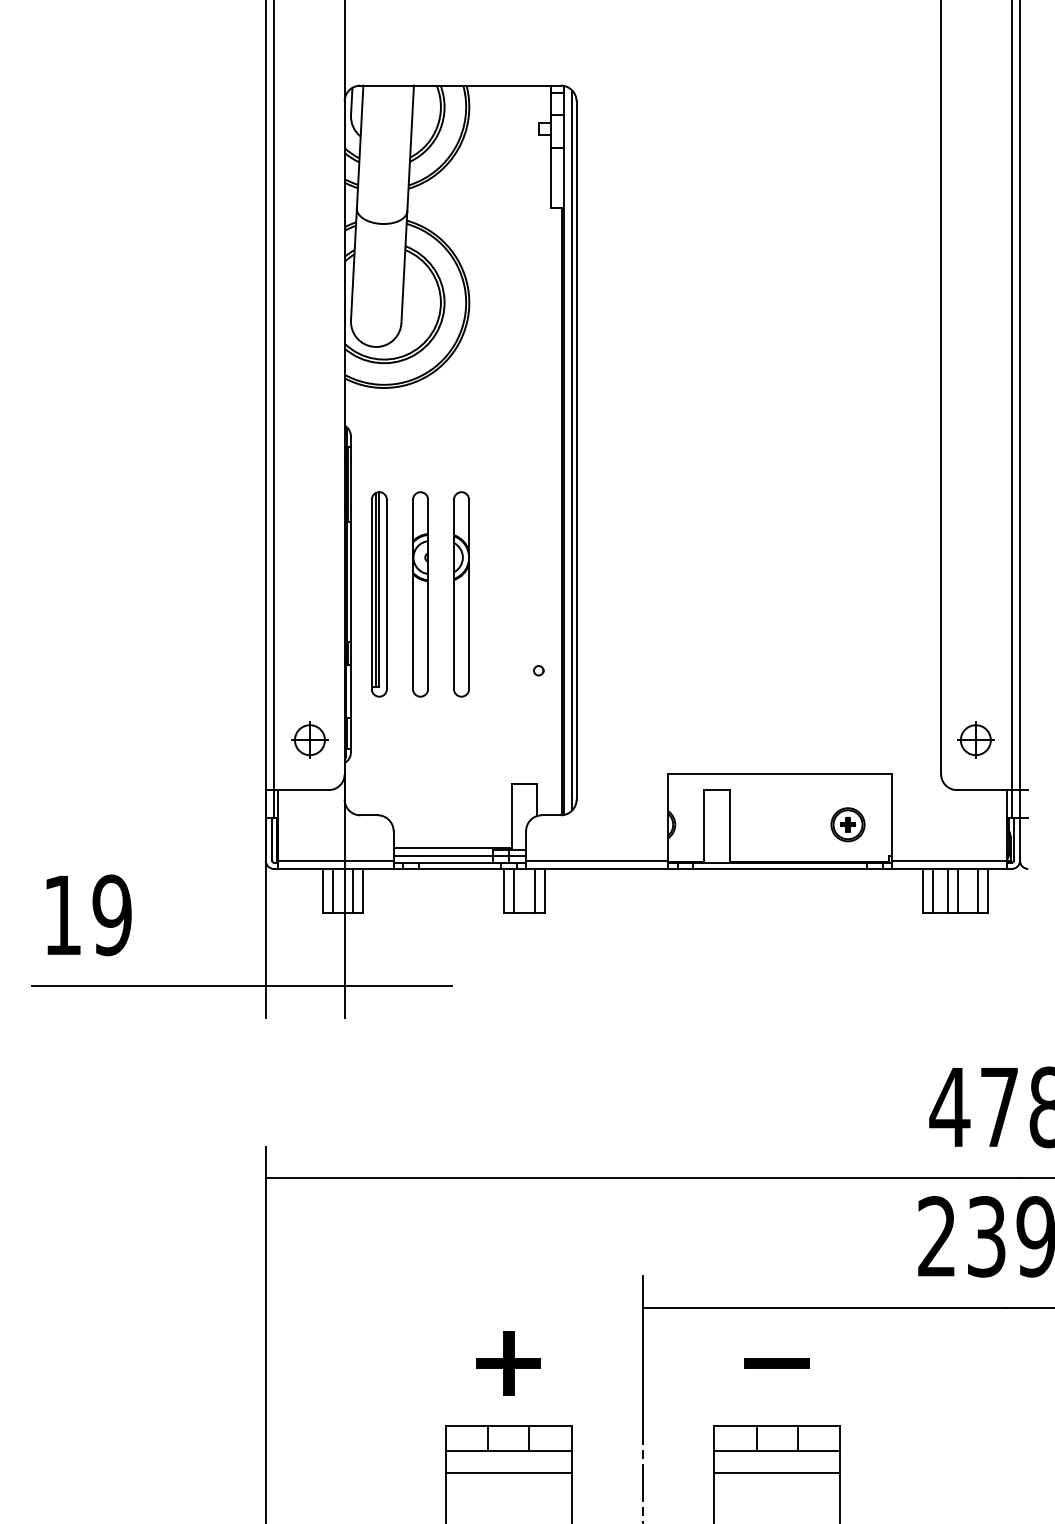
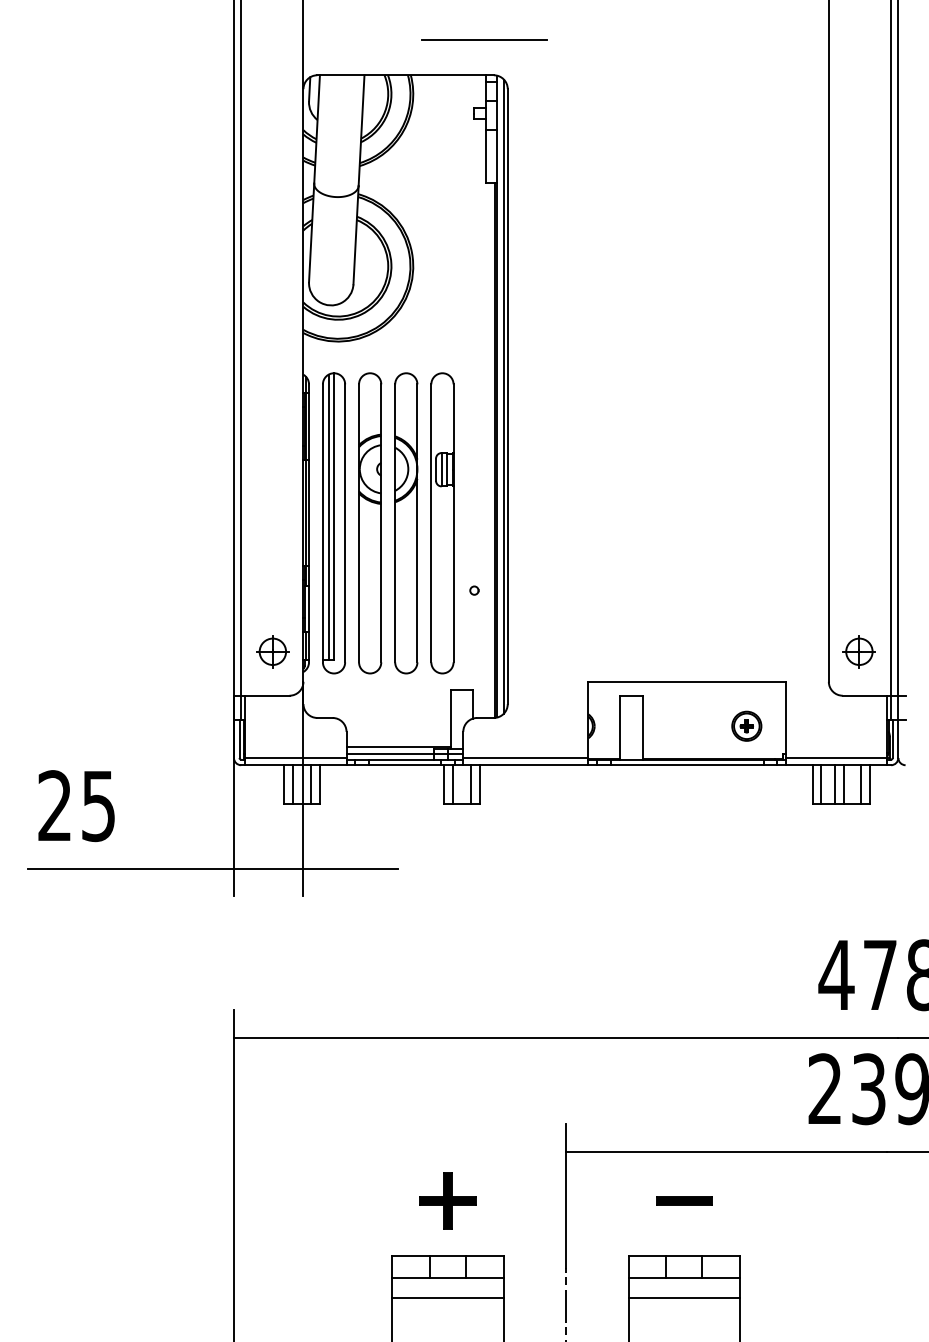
line: (549, 46) -> (483, 40), added
part: (378, 594) -> (333, 523), size x1.67
part: (420, 594) -> (370, 523), size x1.67
part: (461, 594) -> (406, 523), size x1.67
part: (502, 594) -> (442, 523), added
text: (87, 914) -> (76, 805), 19 -> 25

